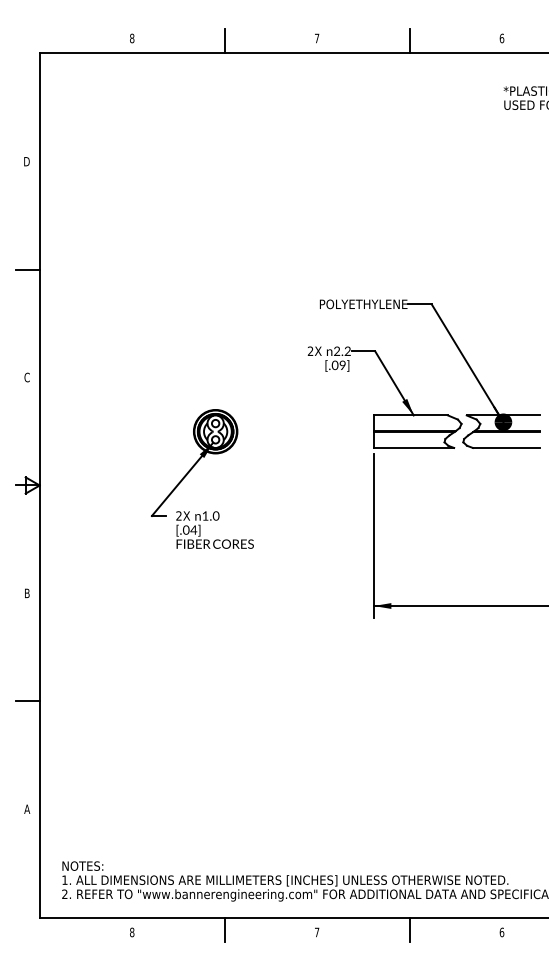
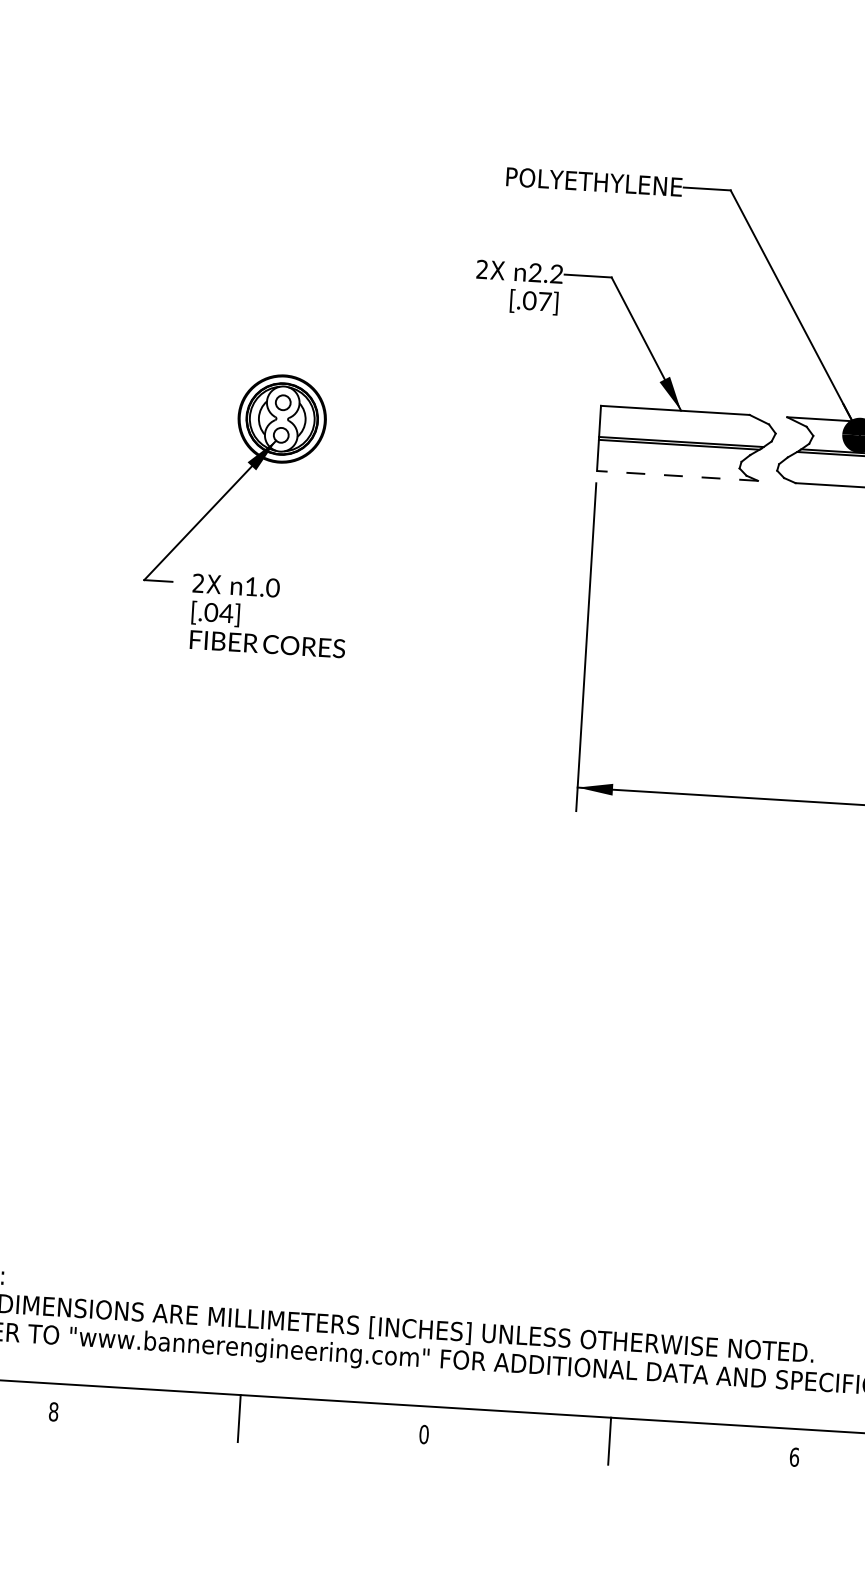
text: (342, 364) -> (544, 299), [.09] -> [.07]
line: (413, 447) -> (676, 474), solid -> dashed
text: (316, 932) -> (422, 1434), 7 -> 0

